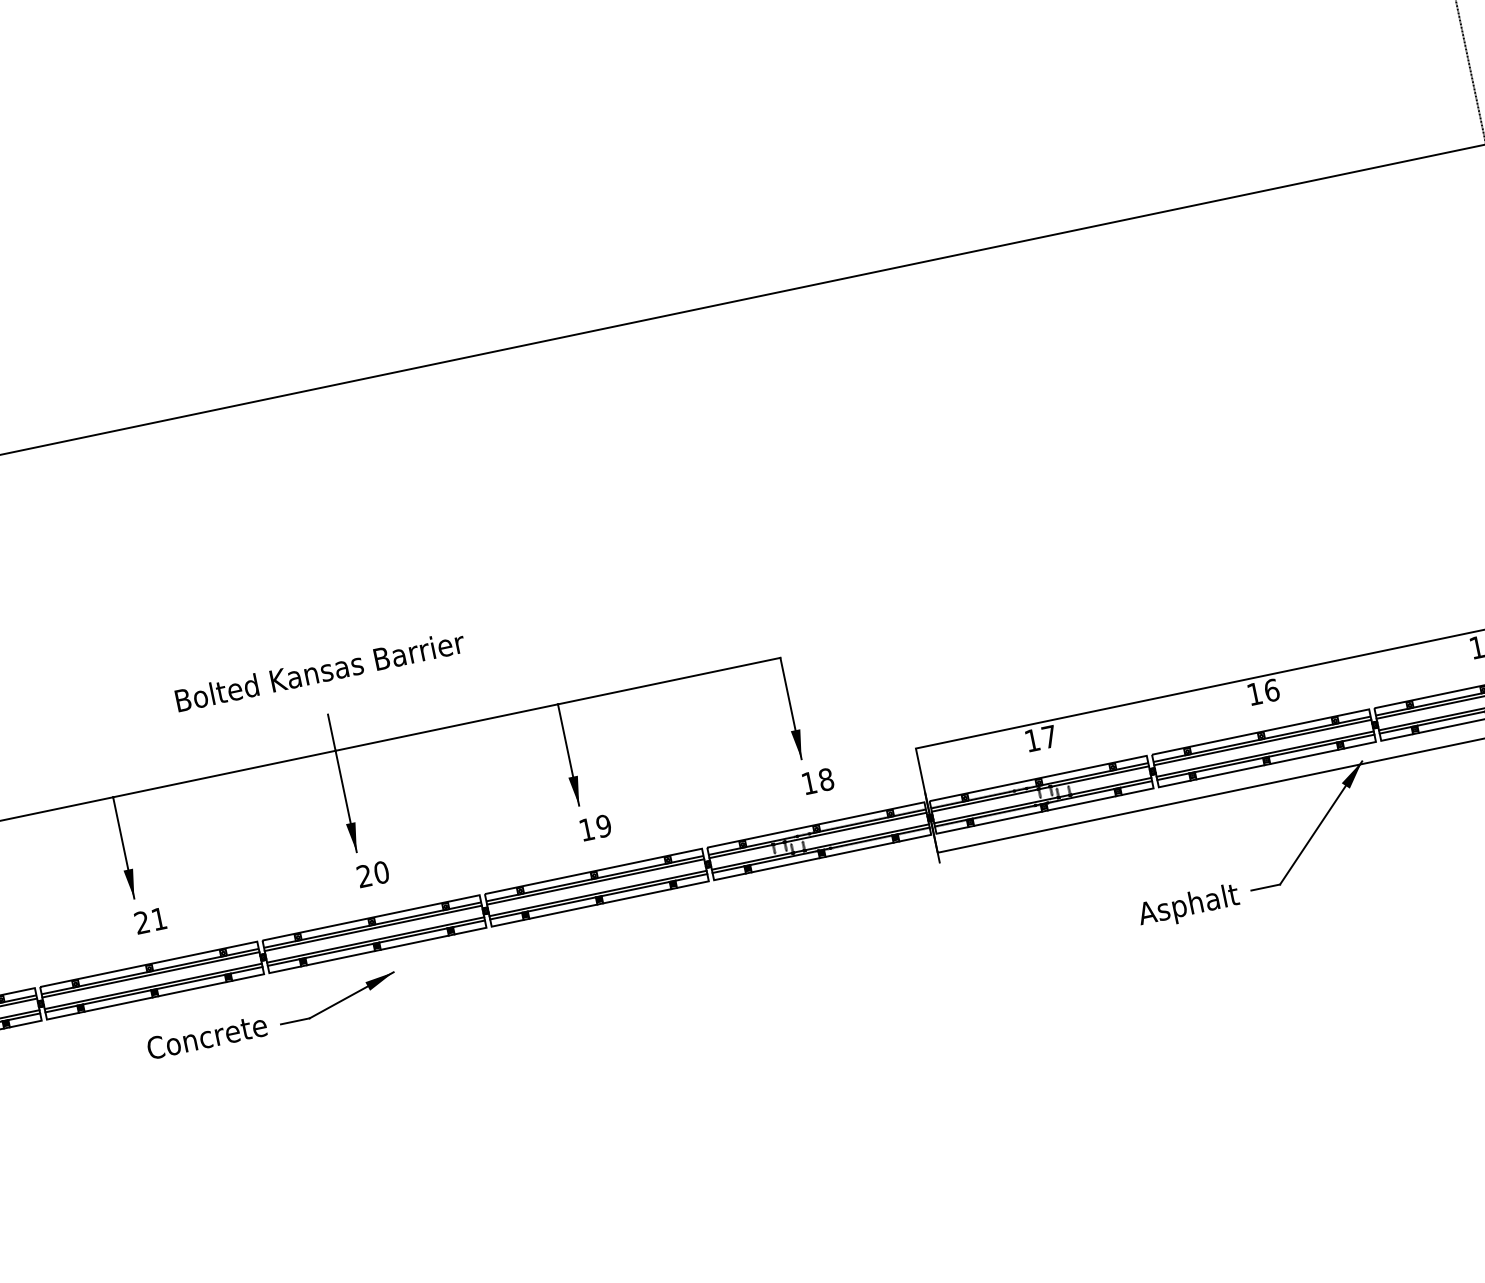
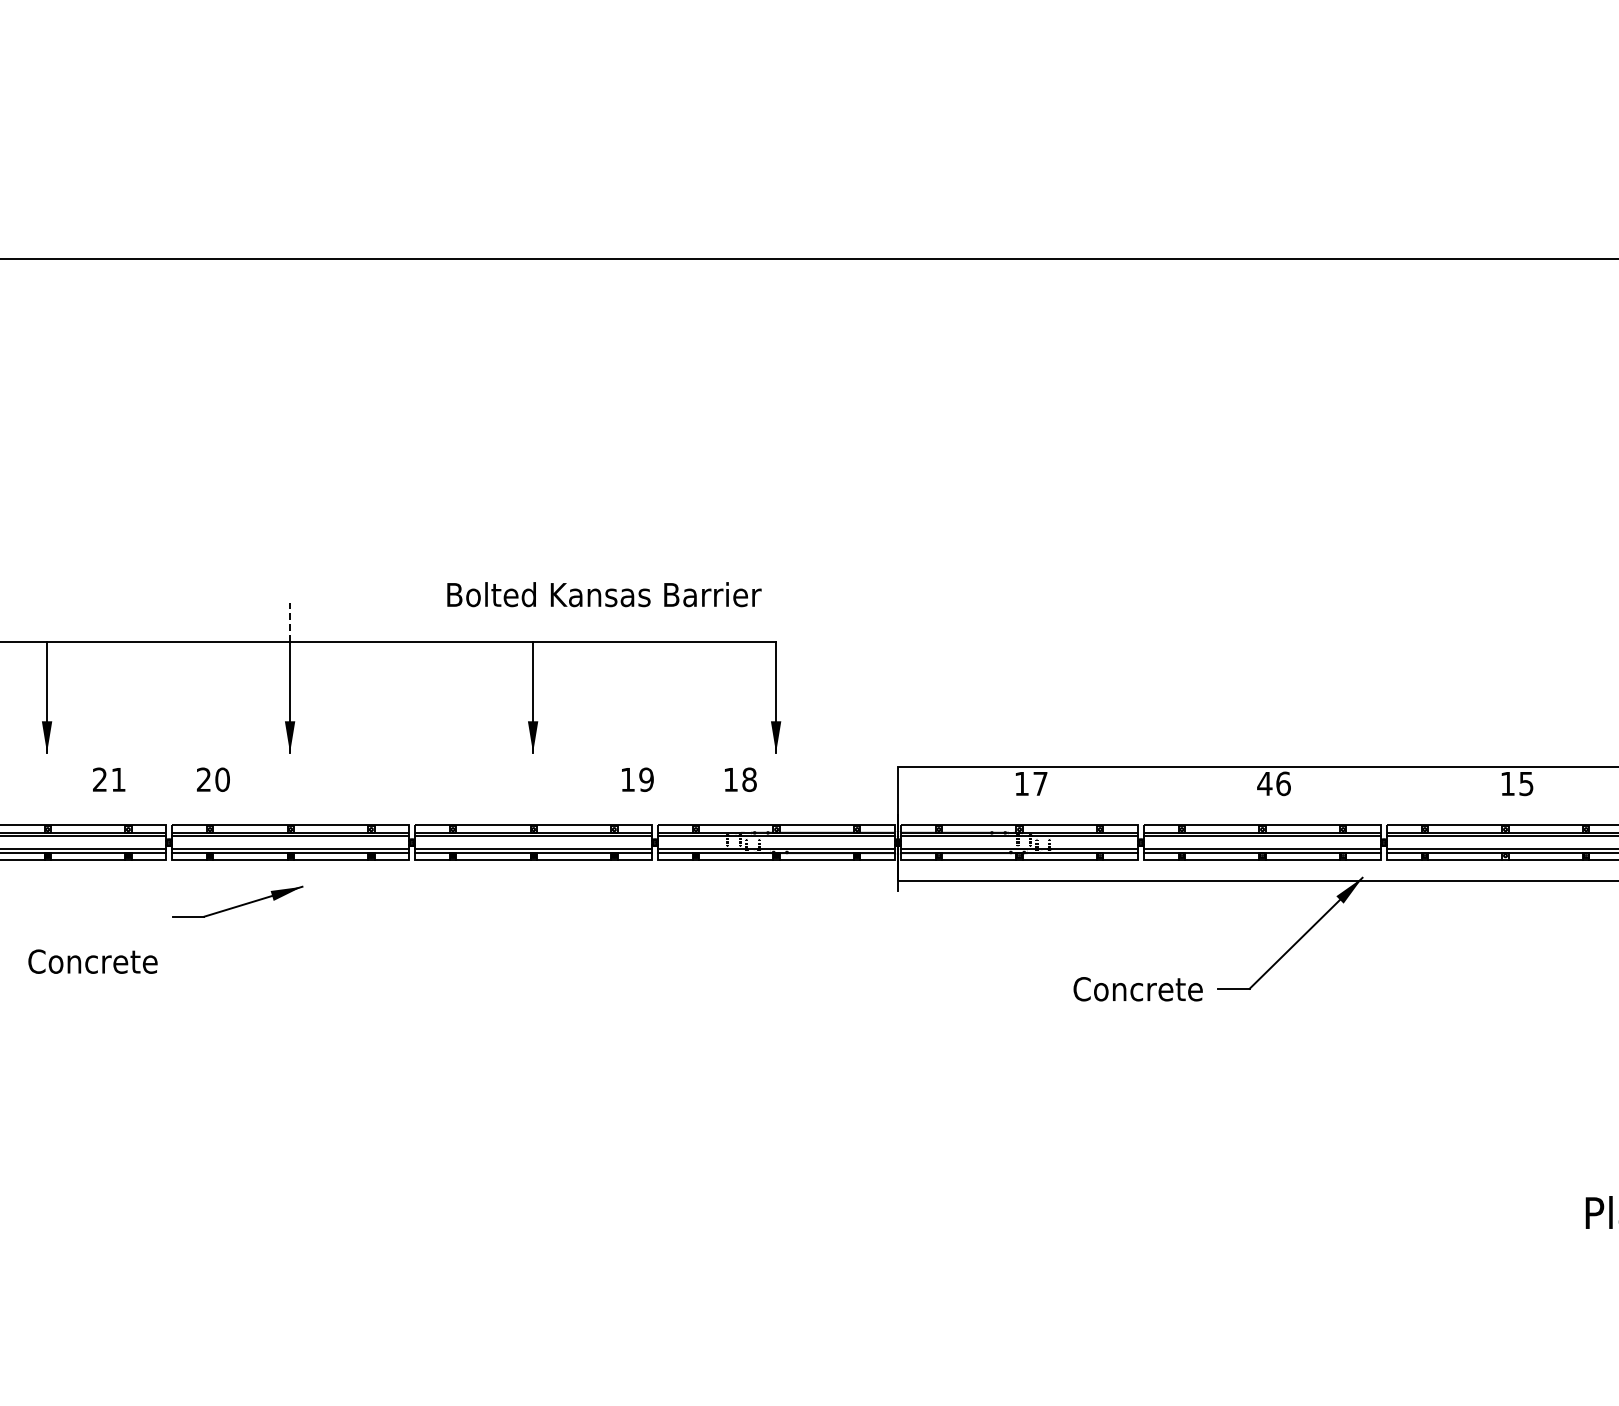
text: (320, 671) -> (604, 594), moved
text: (1254, 693) -> (1264, 783), 16 -> 46
line: (332, 732) -> (290, 622), solid -> dashed
text: (818, 781) -> (740, 779), moved
text: (595, 827) -> (637, 779), moved
text: (373, 874) -> (213, 779), moved
text: (1178, 908) -> (1138, 991), Asphalt -> Concrete
text: (150, 920) -> (109, 779), moved
text: (206, 1036) -> (92, 961), moved

